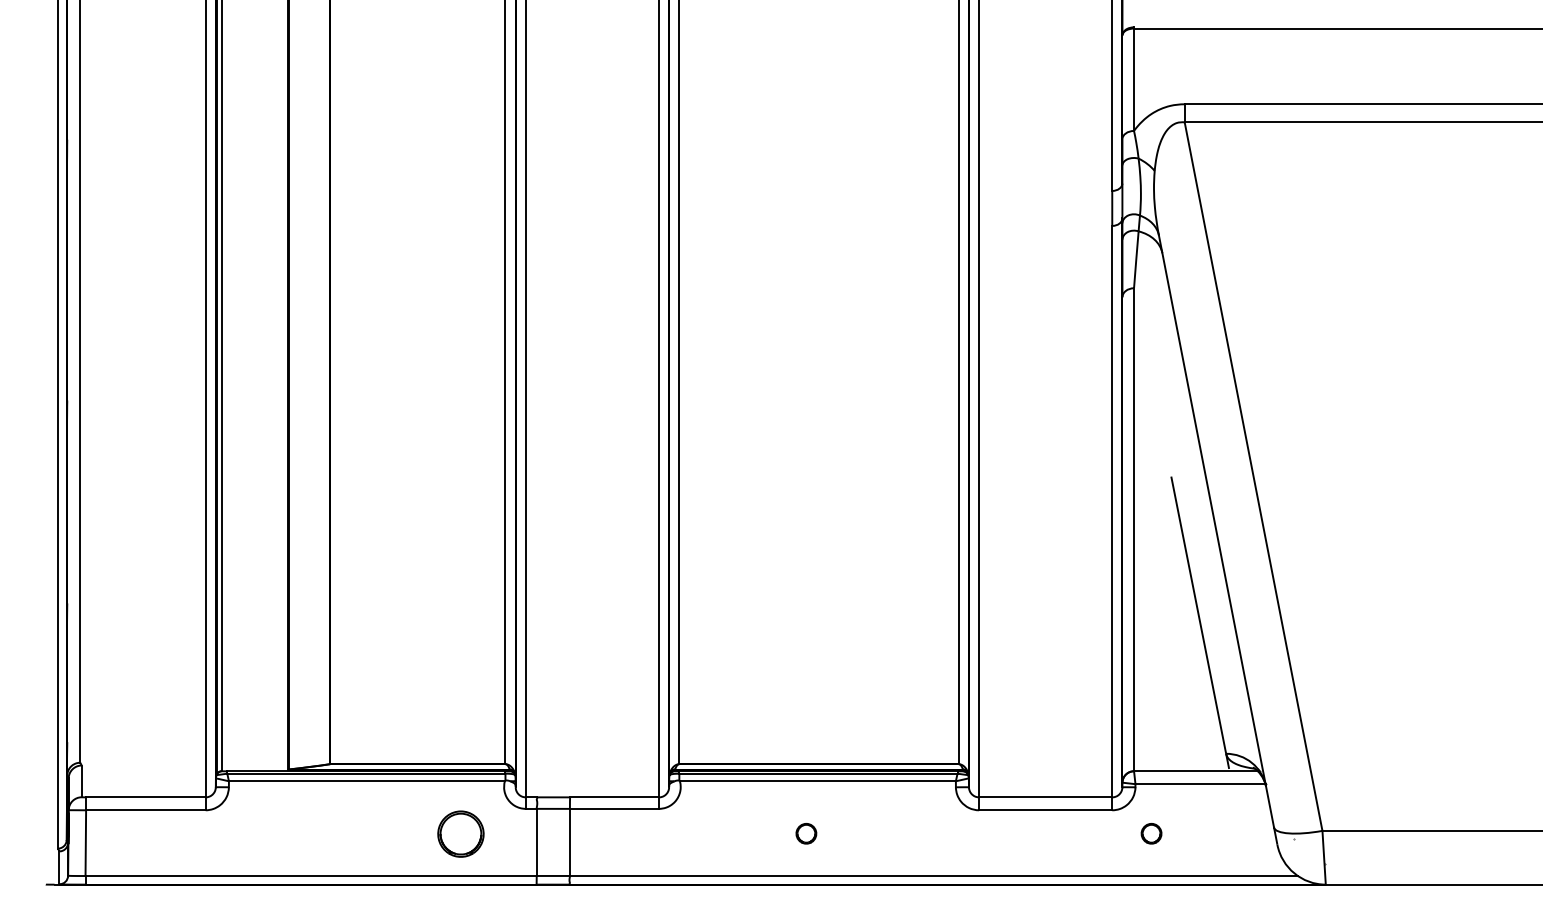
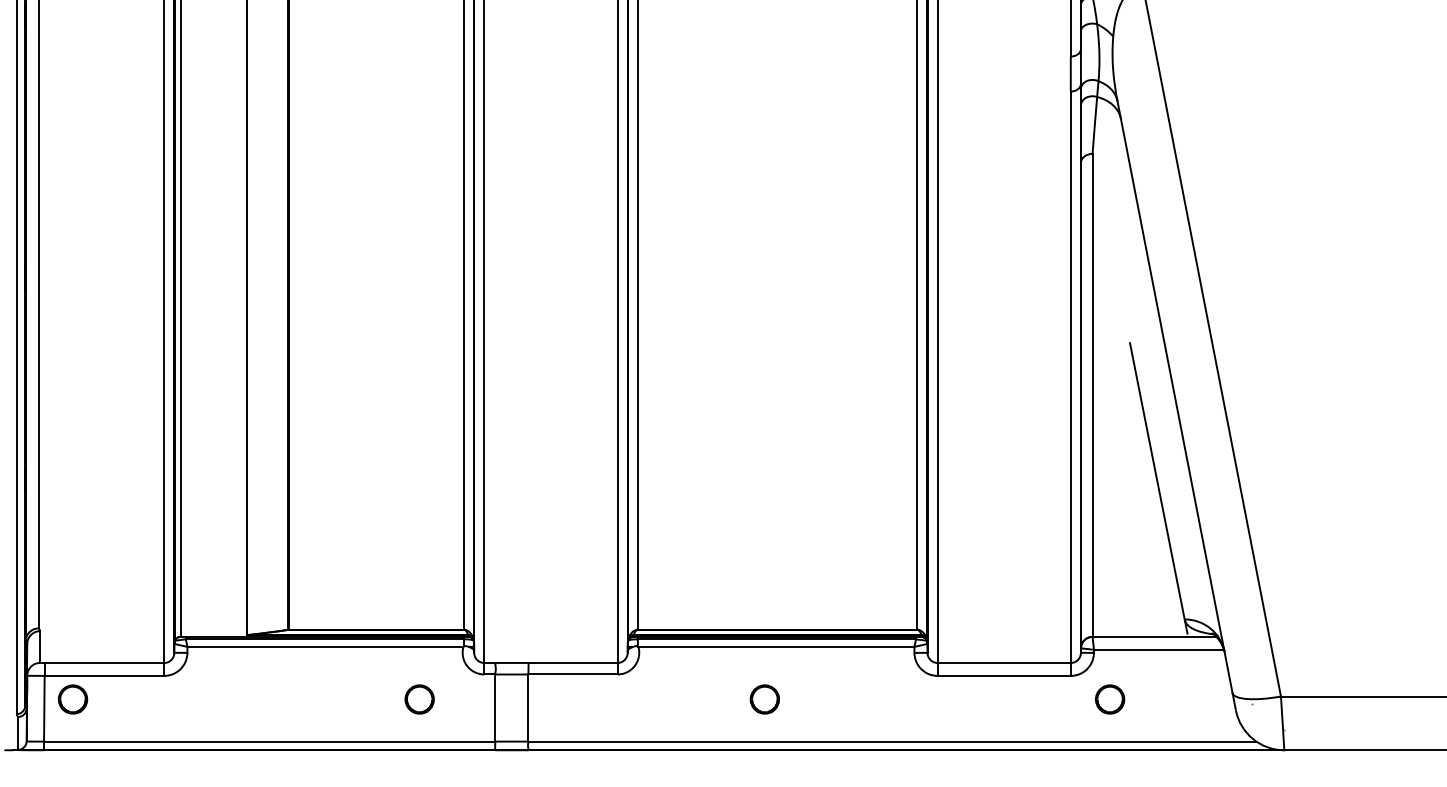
part: (114, 833) -> (73, 699), added
part: (461, 833) -> (420, 699), size x0.62
part: (806, 833) -> (765, 699), size x1.43
part: (1151, 833) -> (1110, 699), size x1.43

